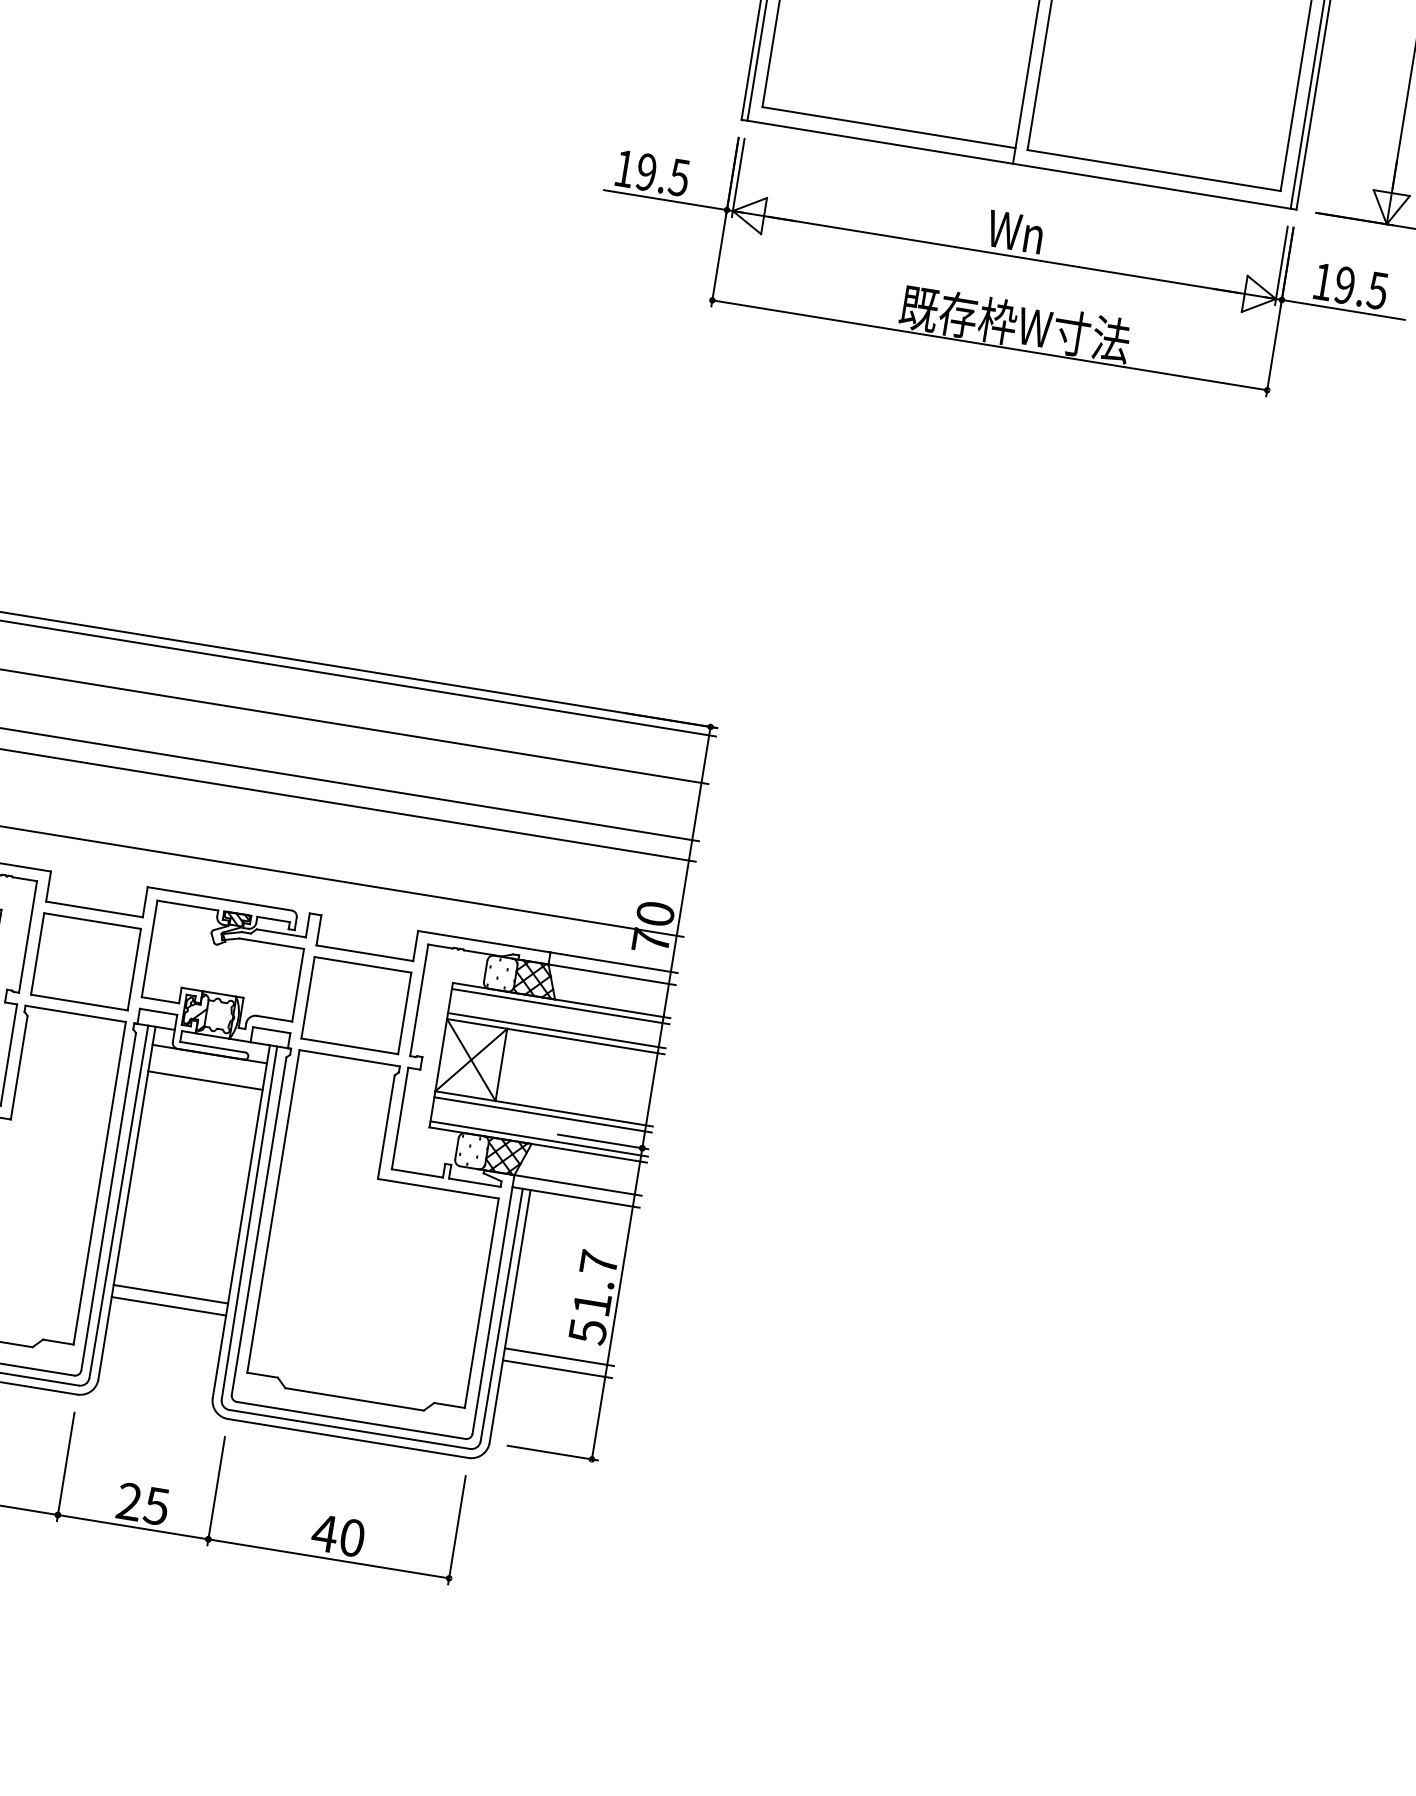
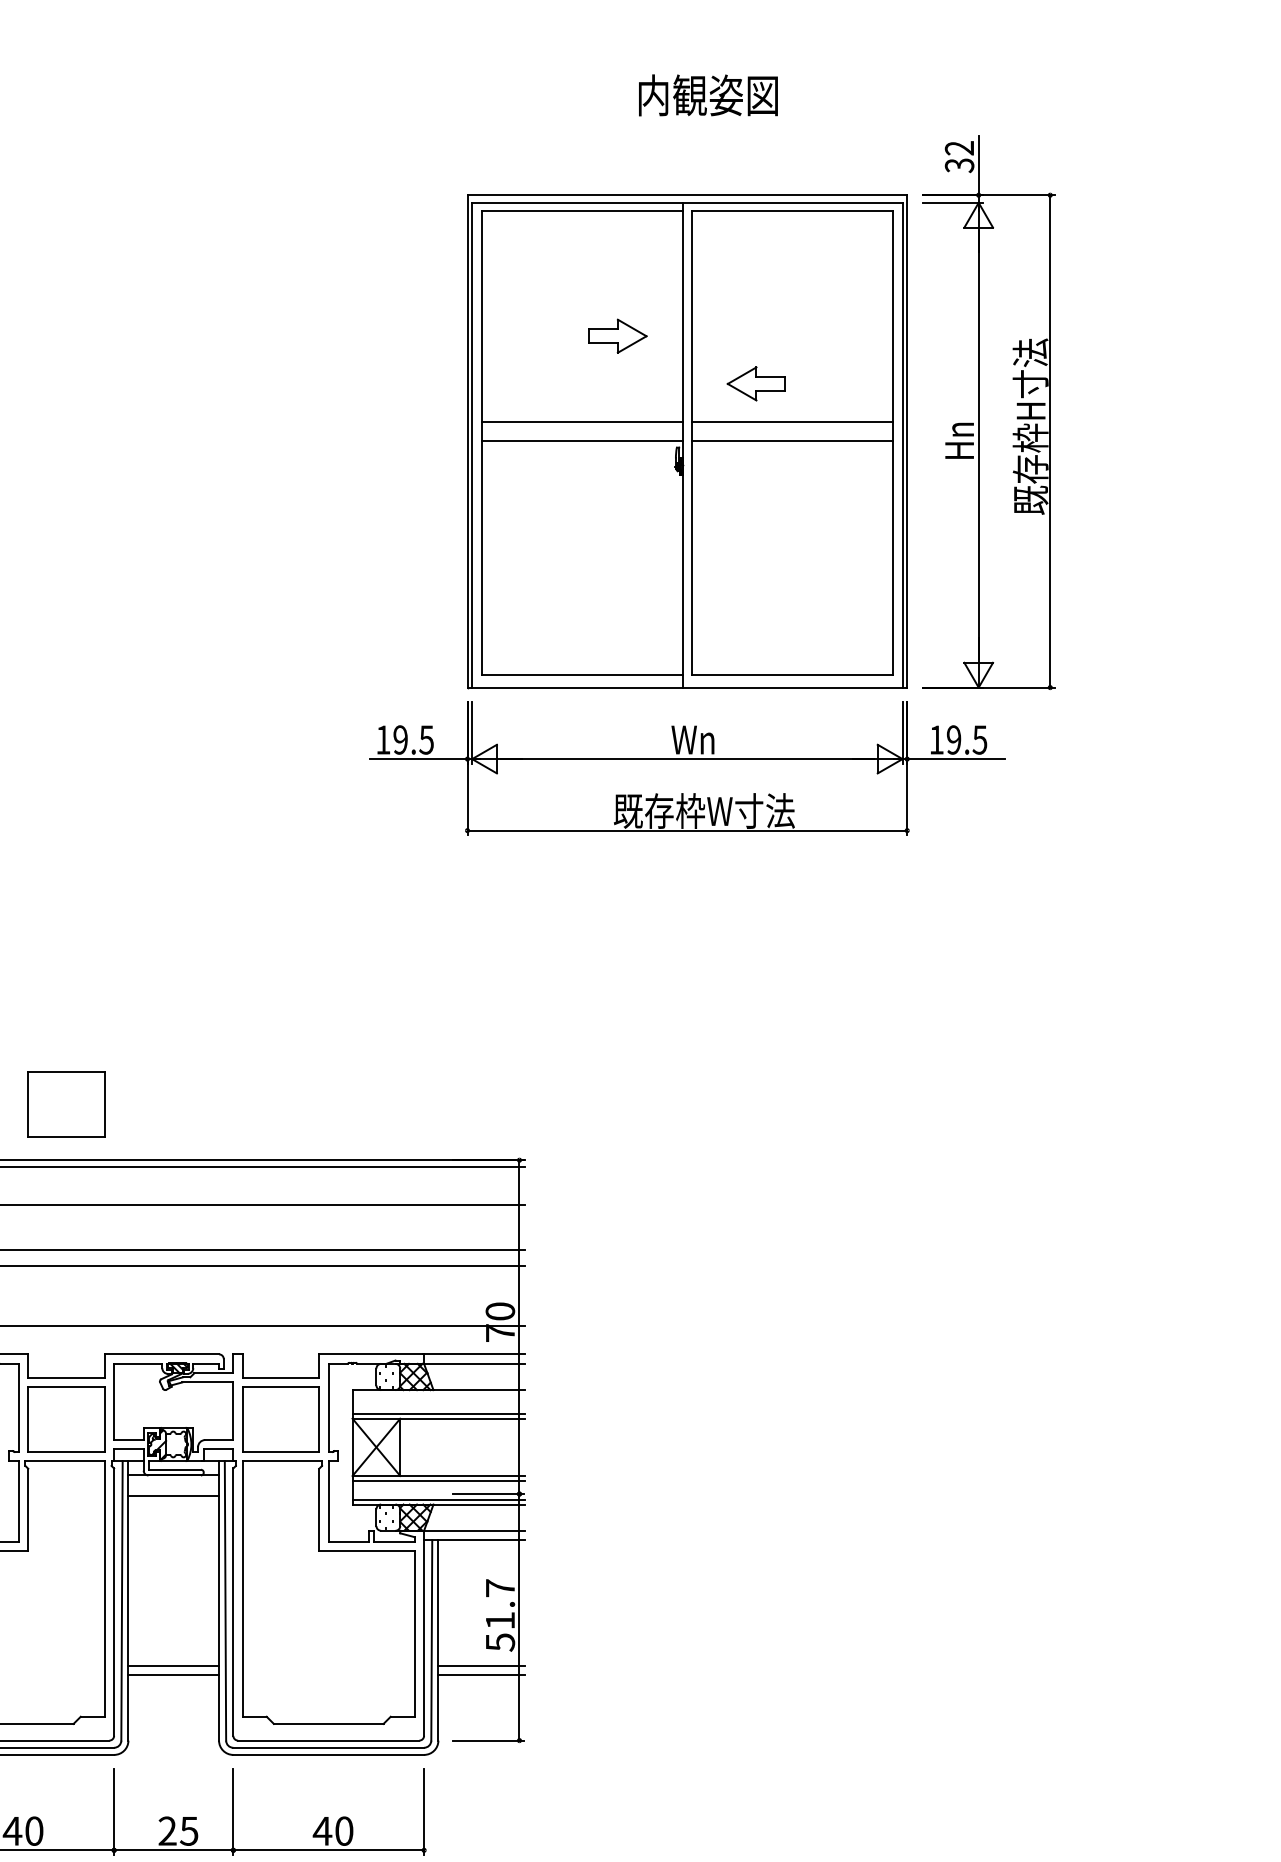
part: (150, 564) -> (66, 1104), added
line: (560, 1006) -> (438, 1394), removed

